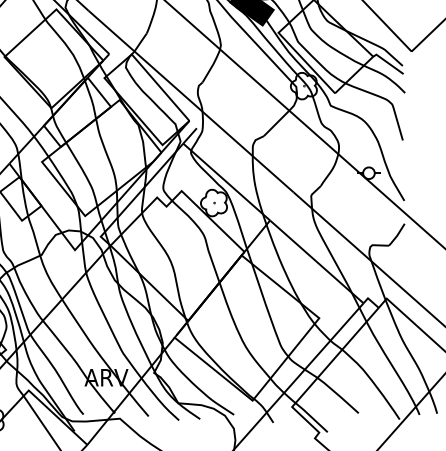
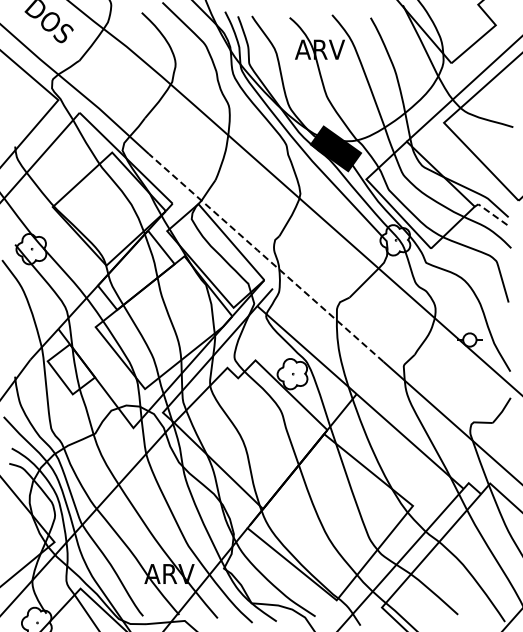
line: (387, 63) -> (491, 214), solid -> dashed
line: (190, 101) -> (265, 257), solid -> dashed

